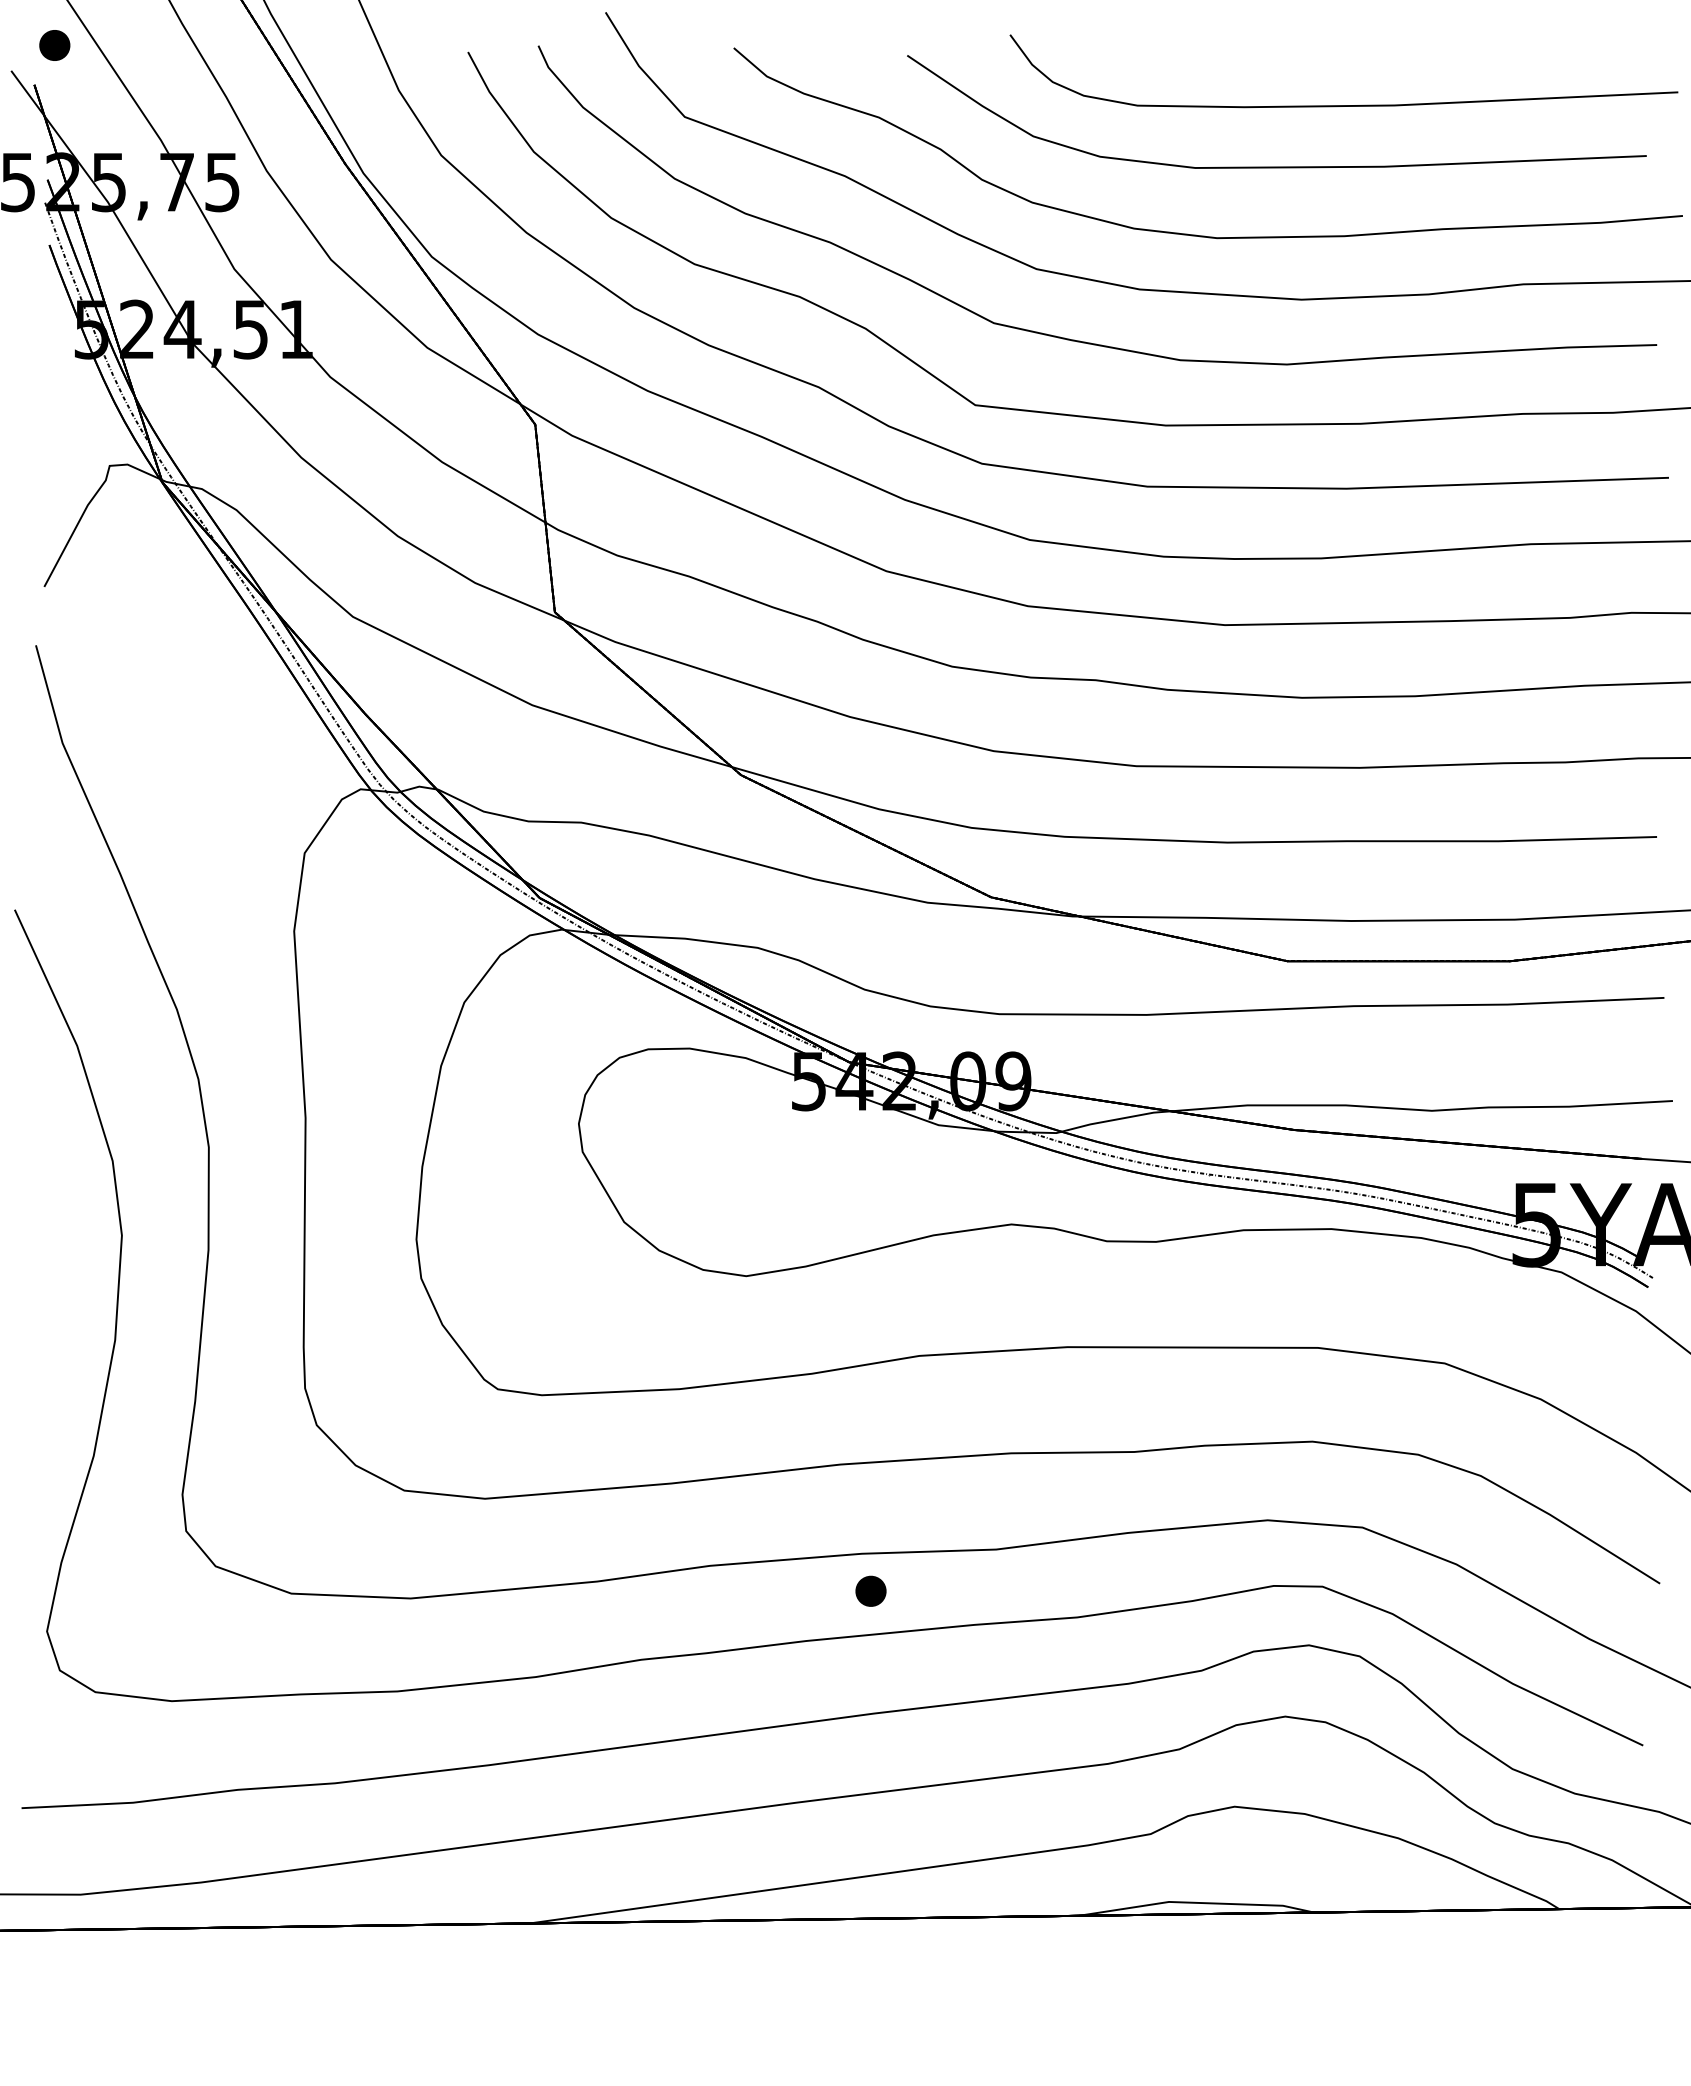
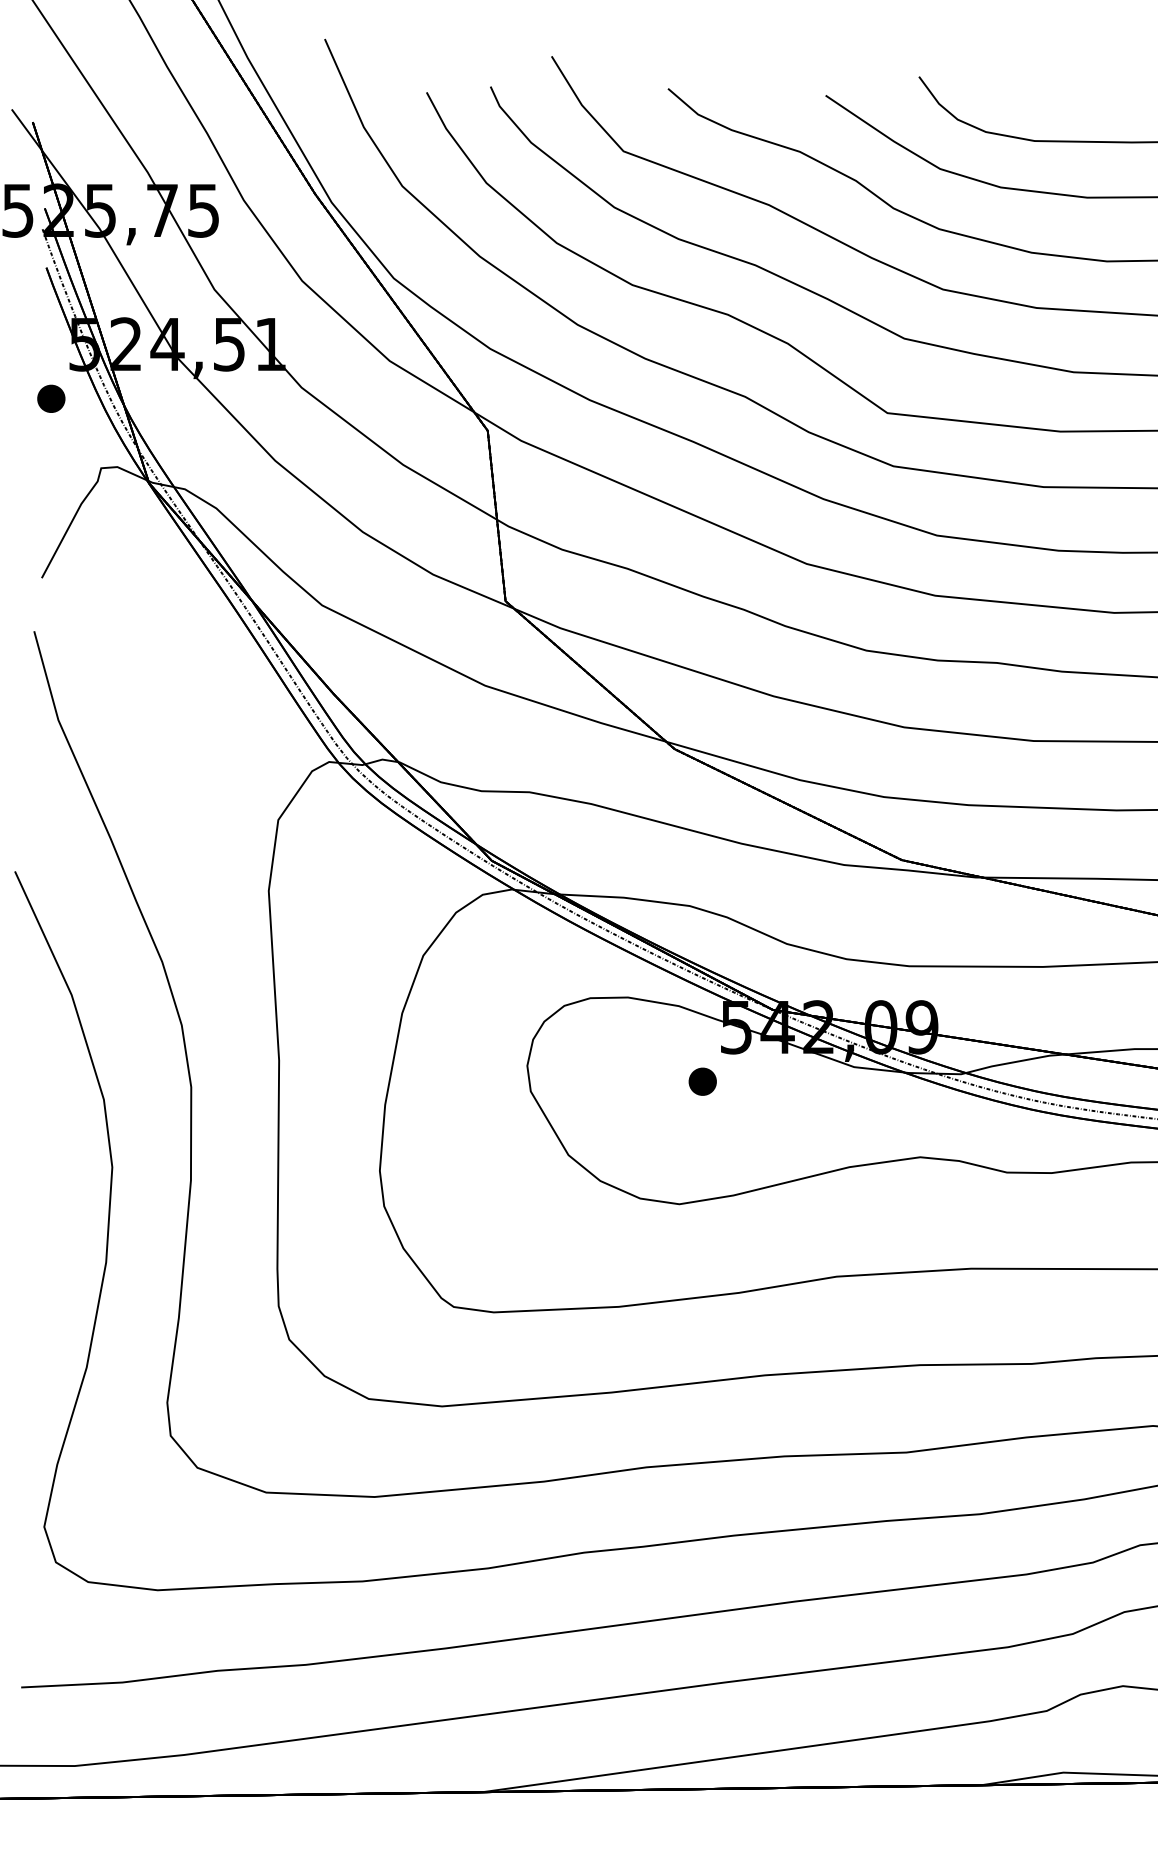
part: (54, 45) -> (51, 398), moved
part: (870, 1590) -> (702, 1081), moved

